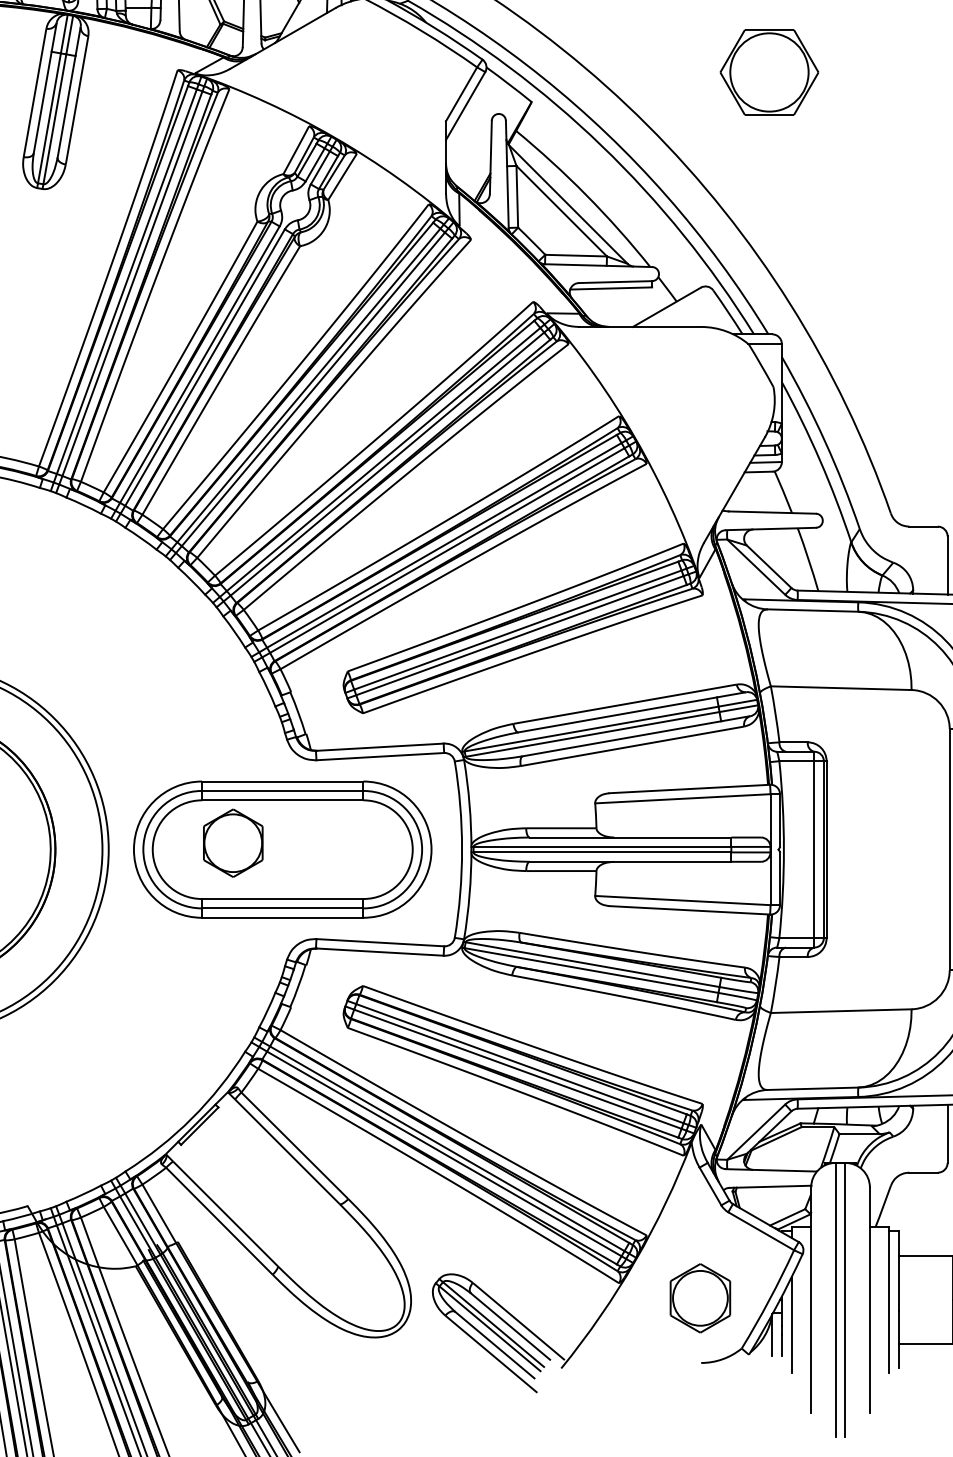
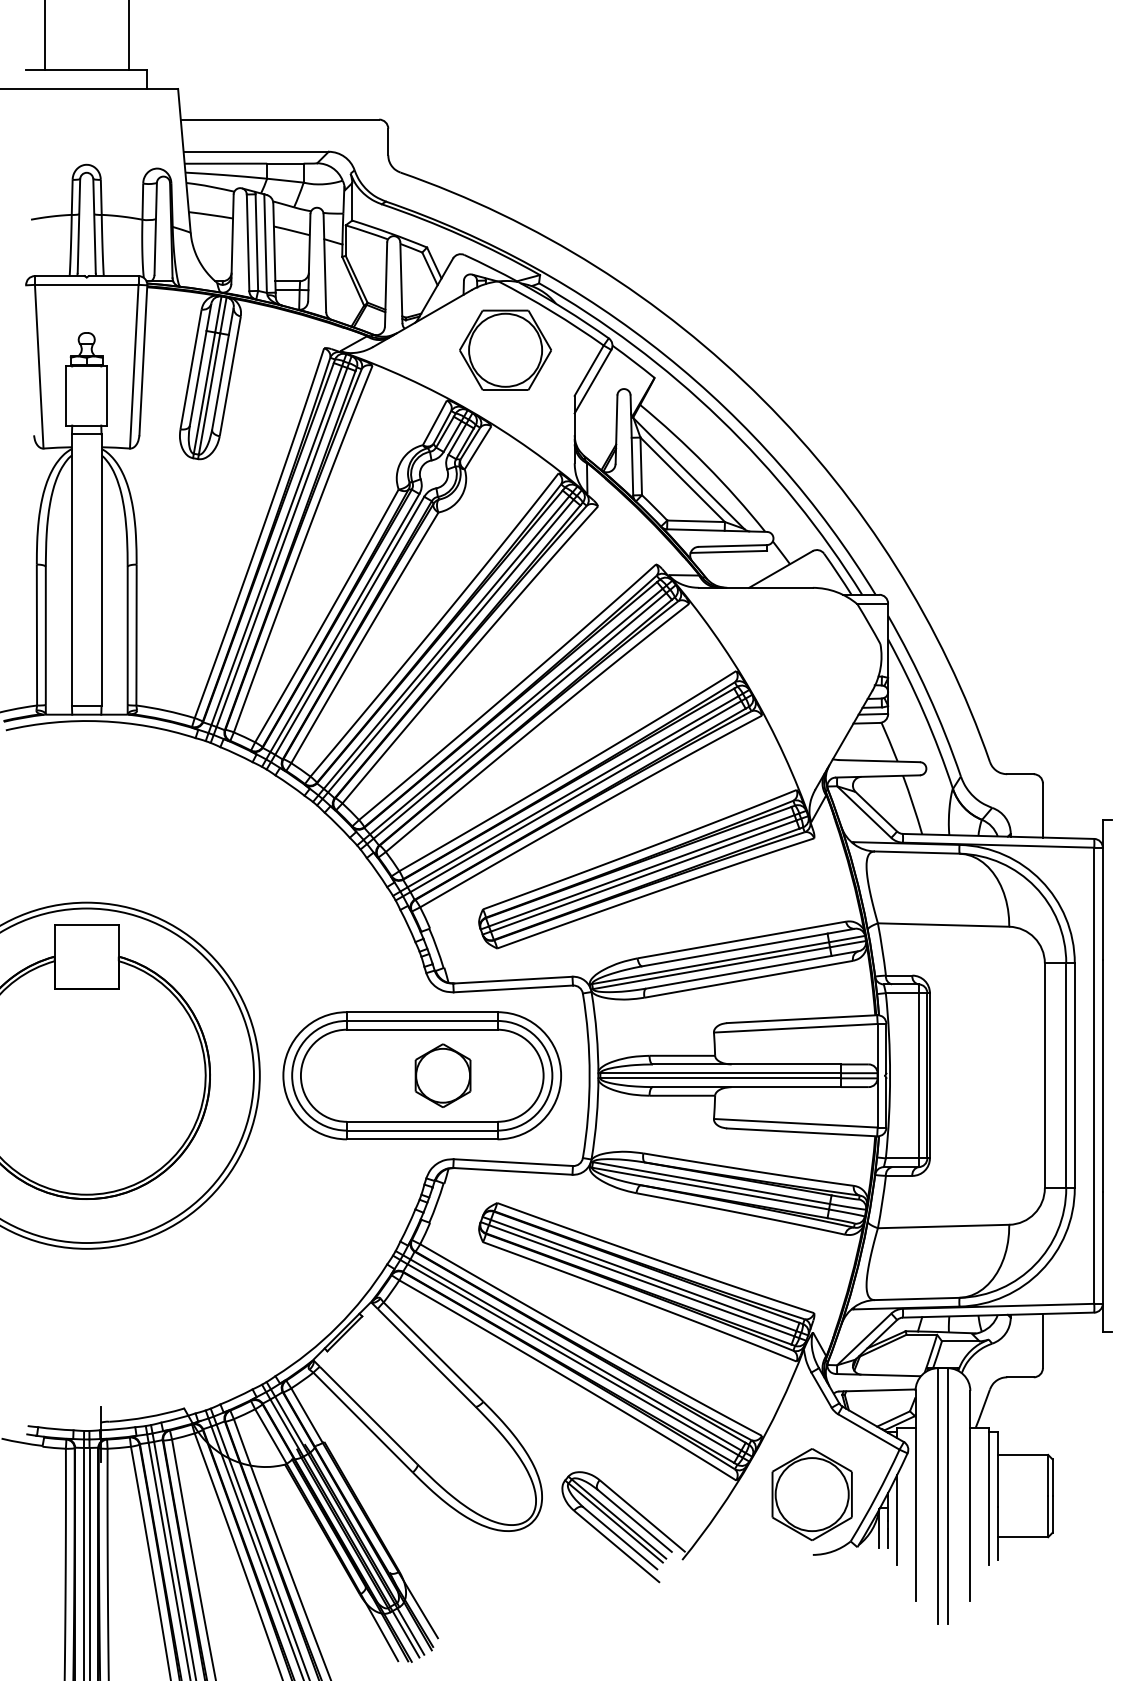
part: (769, 71) -> (505, 349), moved
part: (232, 842) -> (442, 1075), moved
part: (699, 1298) -> (811, 1494), size x1.43

